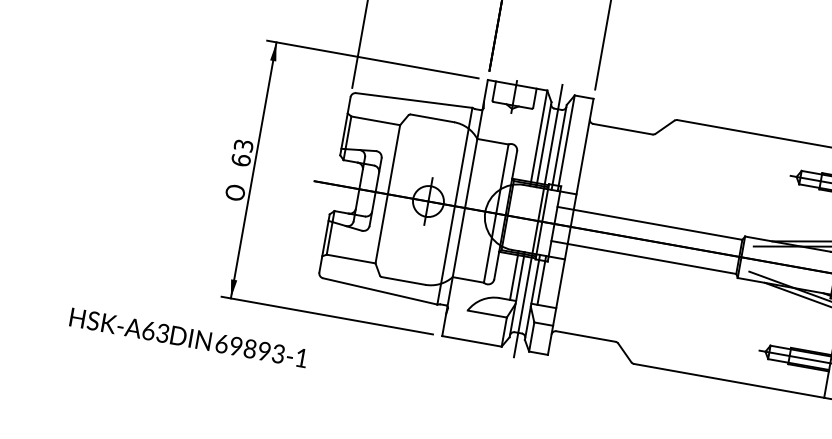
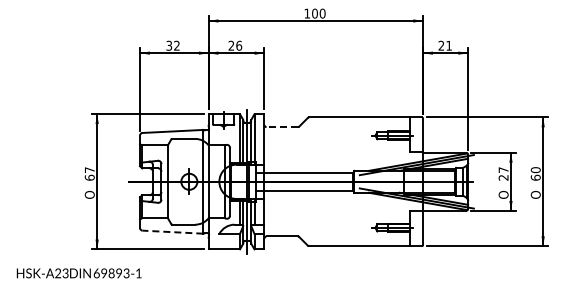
line: (623, 130) -> (282, 127), solid -> dashed
text: (243, 144) -> (89, 169), 63 -> 67
line: (379, 291) -> (172, 232), solid -> dashed
text: (149, 331) -> (58, 273), HSK-A63 -> HSK-A23

